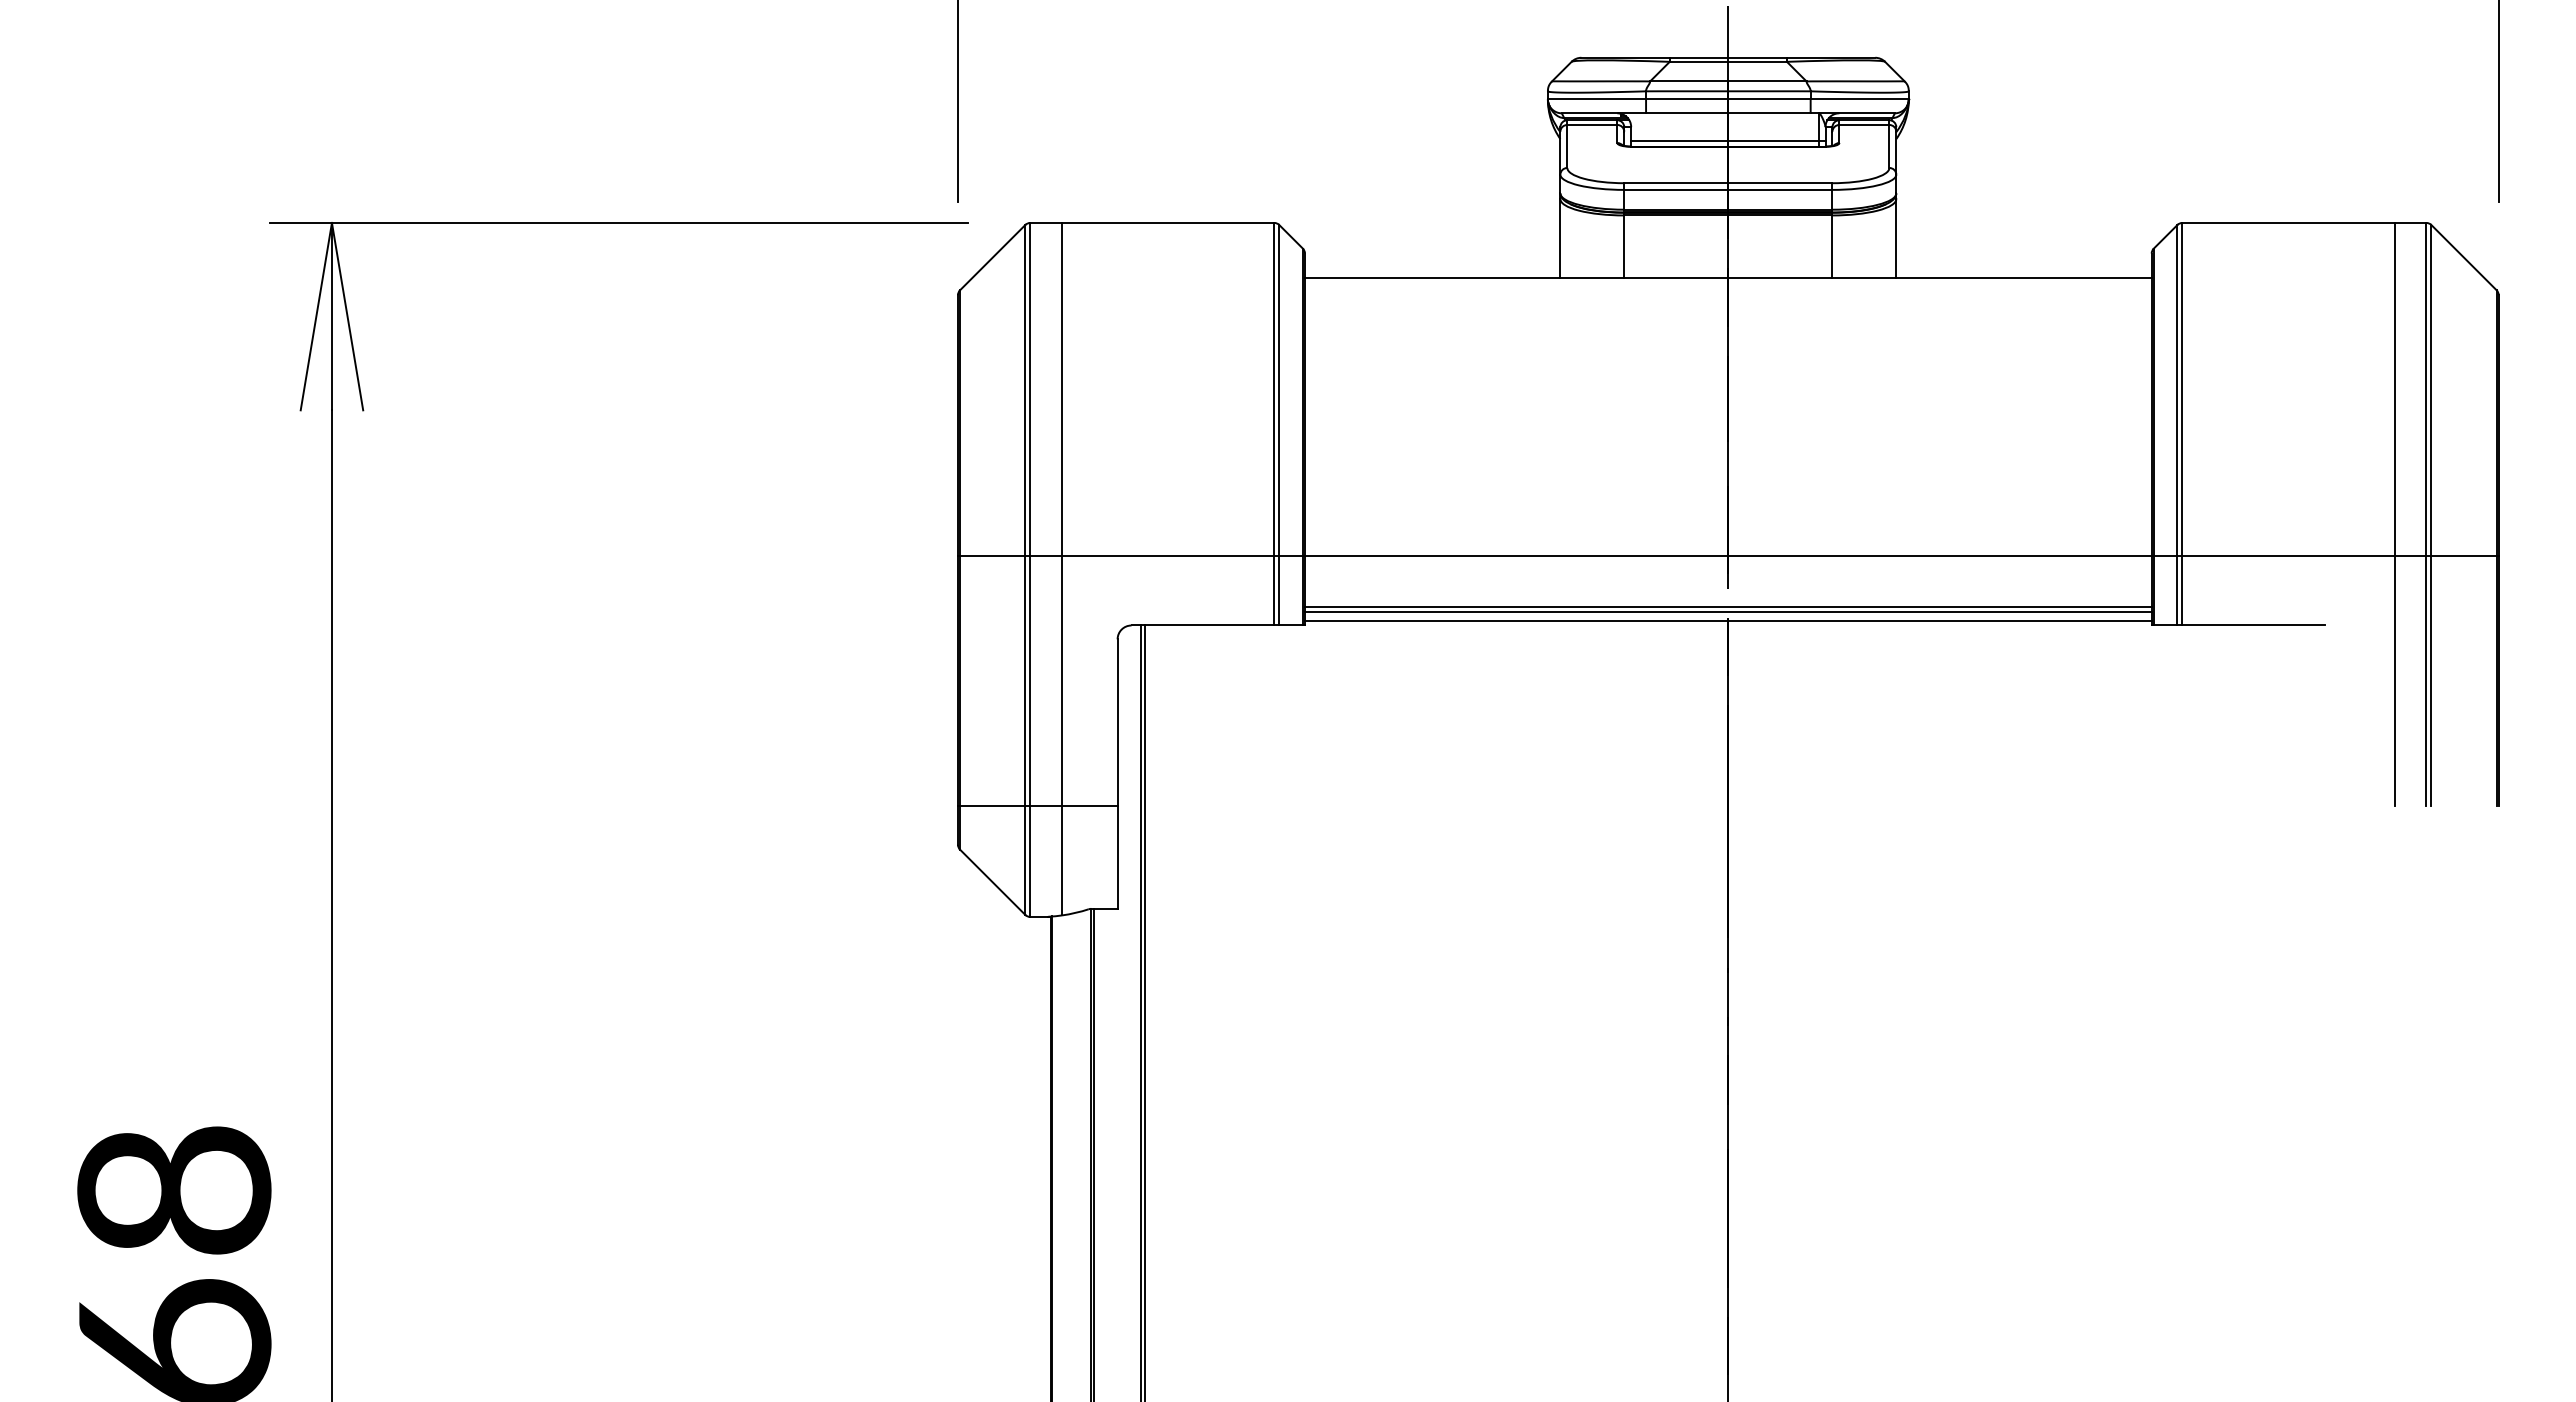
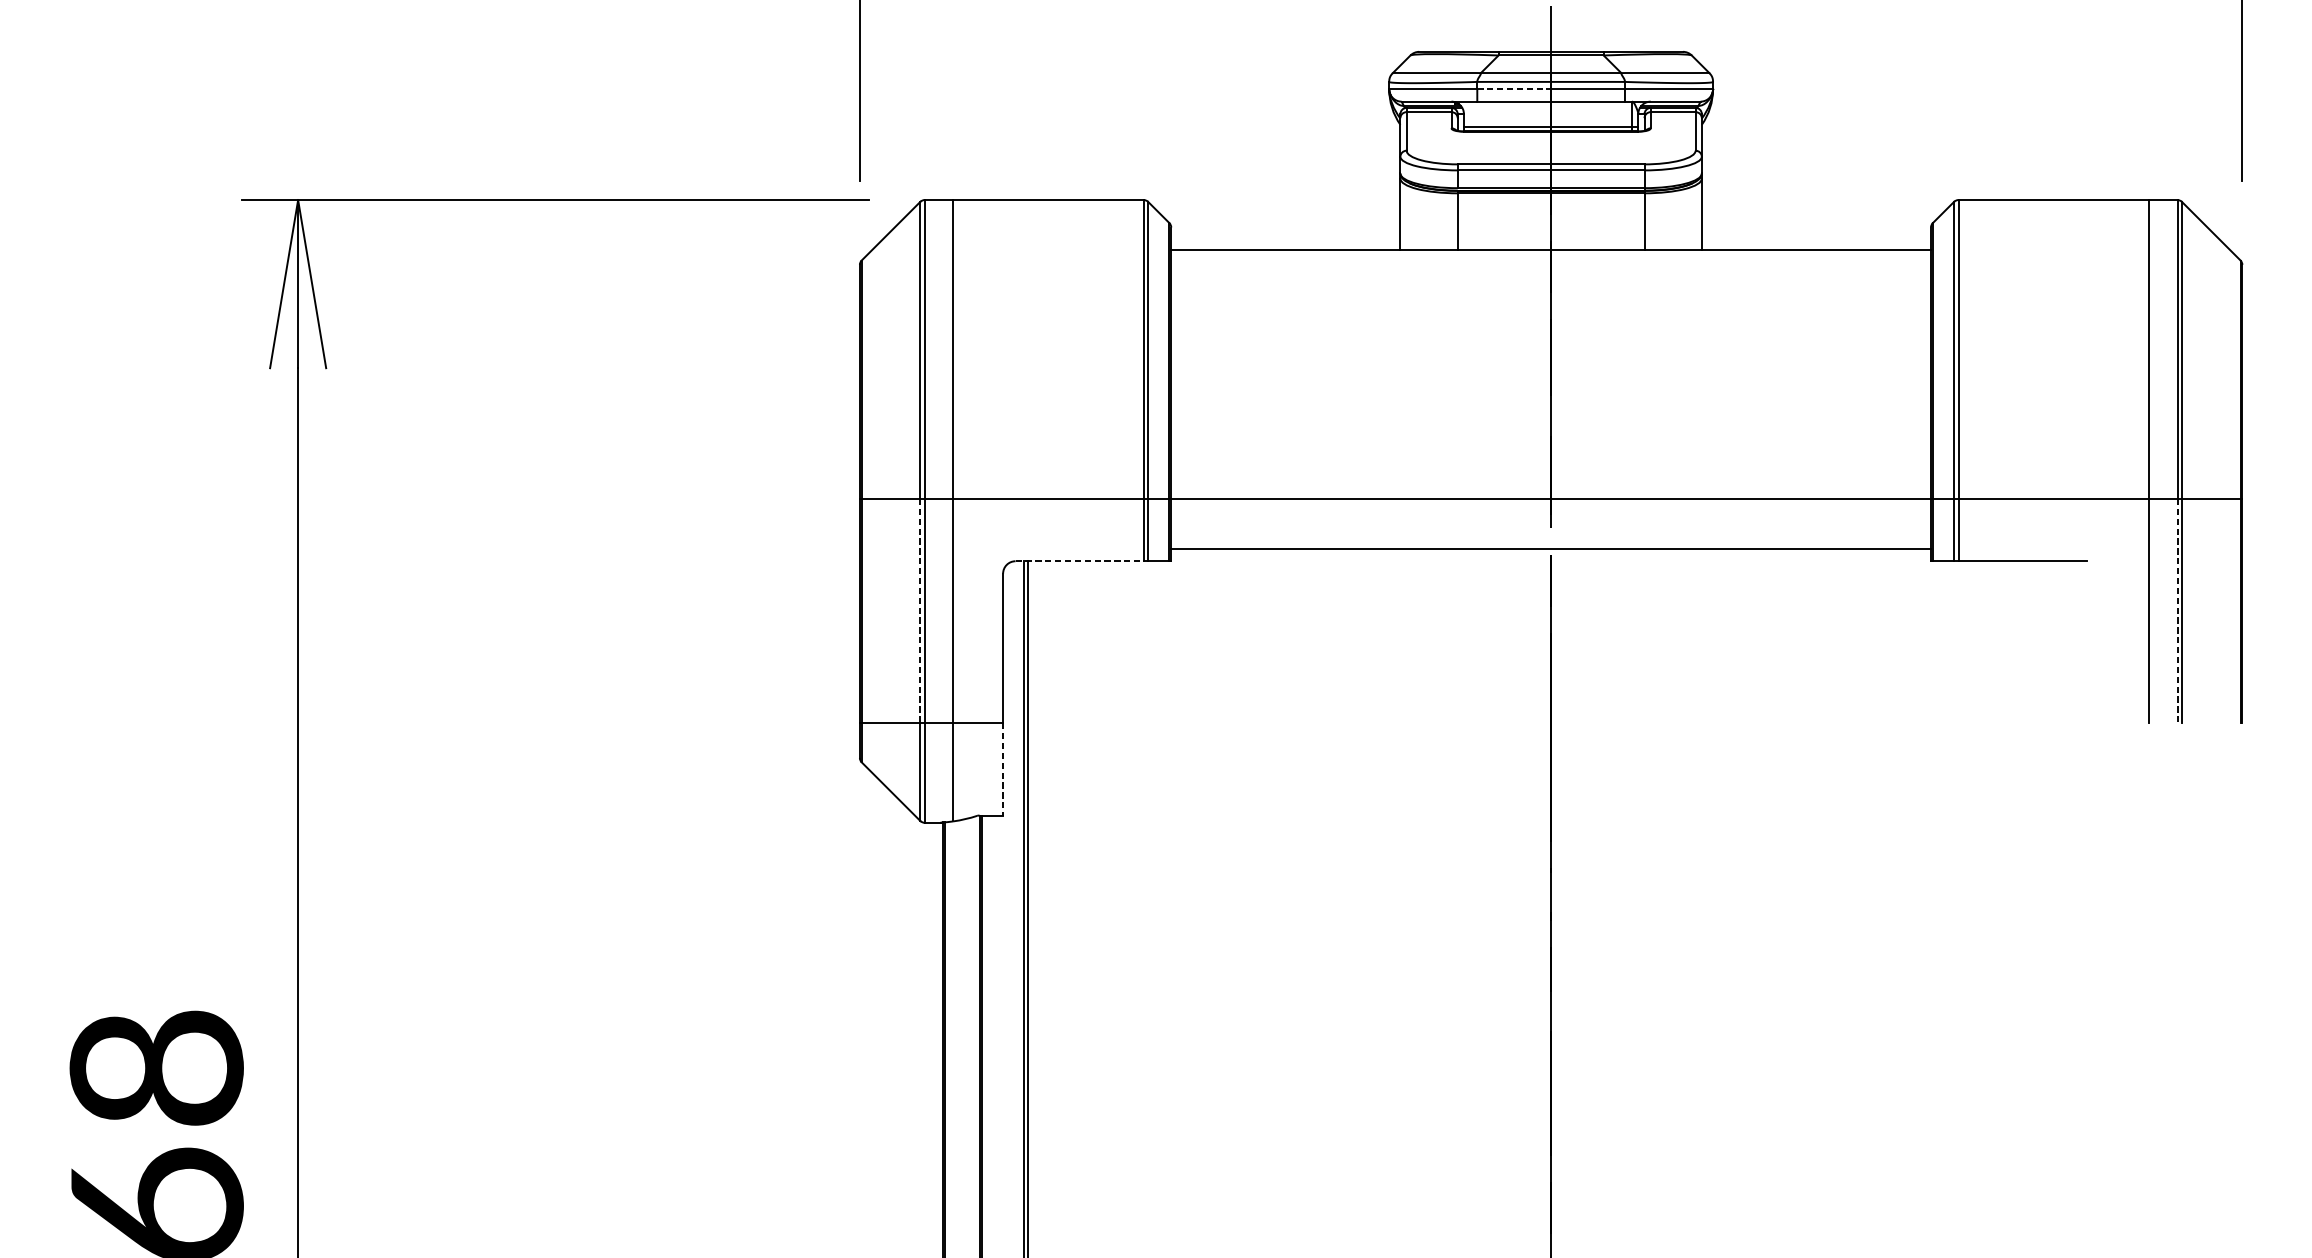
line: (1687, 99) -> (1514, 89), solid -> dashed
line: (1728, 607) -> (1551, 545), removed
line: (1728, 621) -> (1551, 557), removed
line: (1203, 625) -> (1080, 561), solid -> dashed
line: (1025, 681) -> (920, 611), solid -> dashed
line: (2426, 681) -> (2177, 611), solid -> dashed
line: (1117, 857) -> (1003, 769), solid -> dashed

